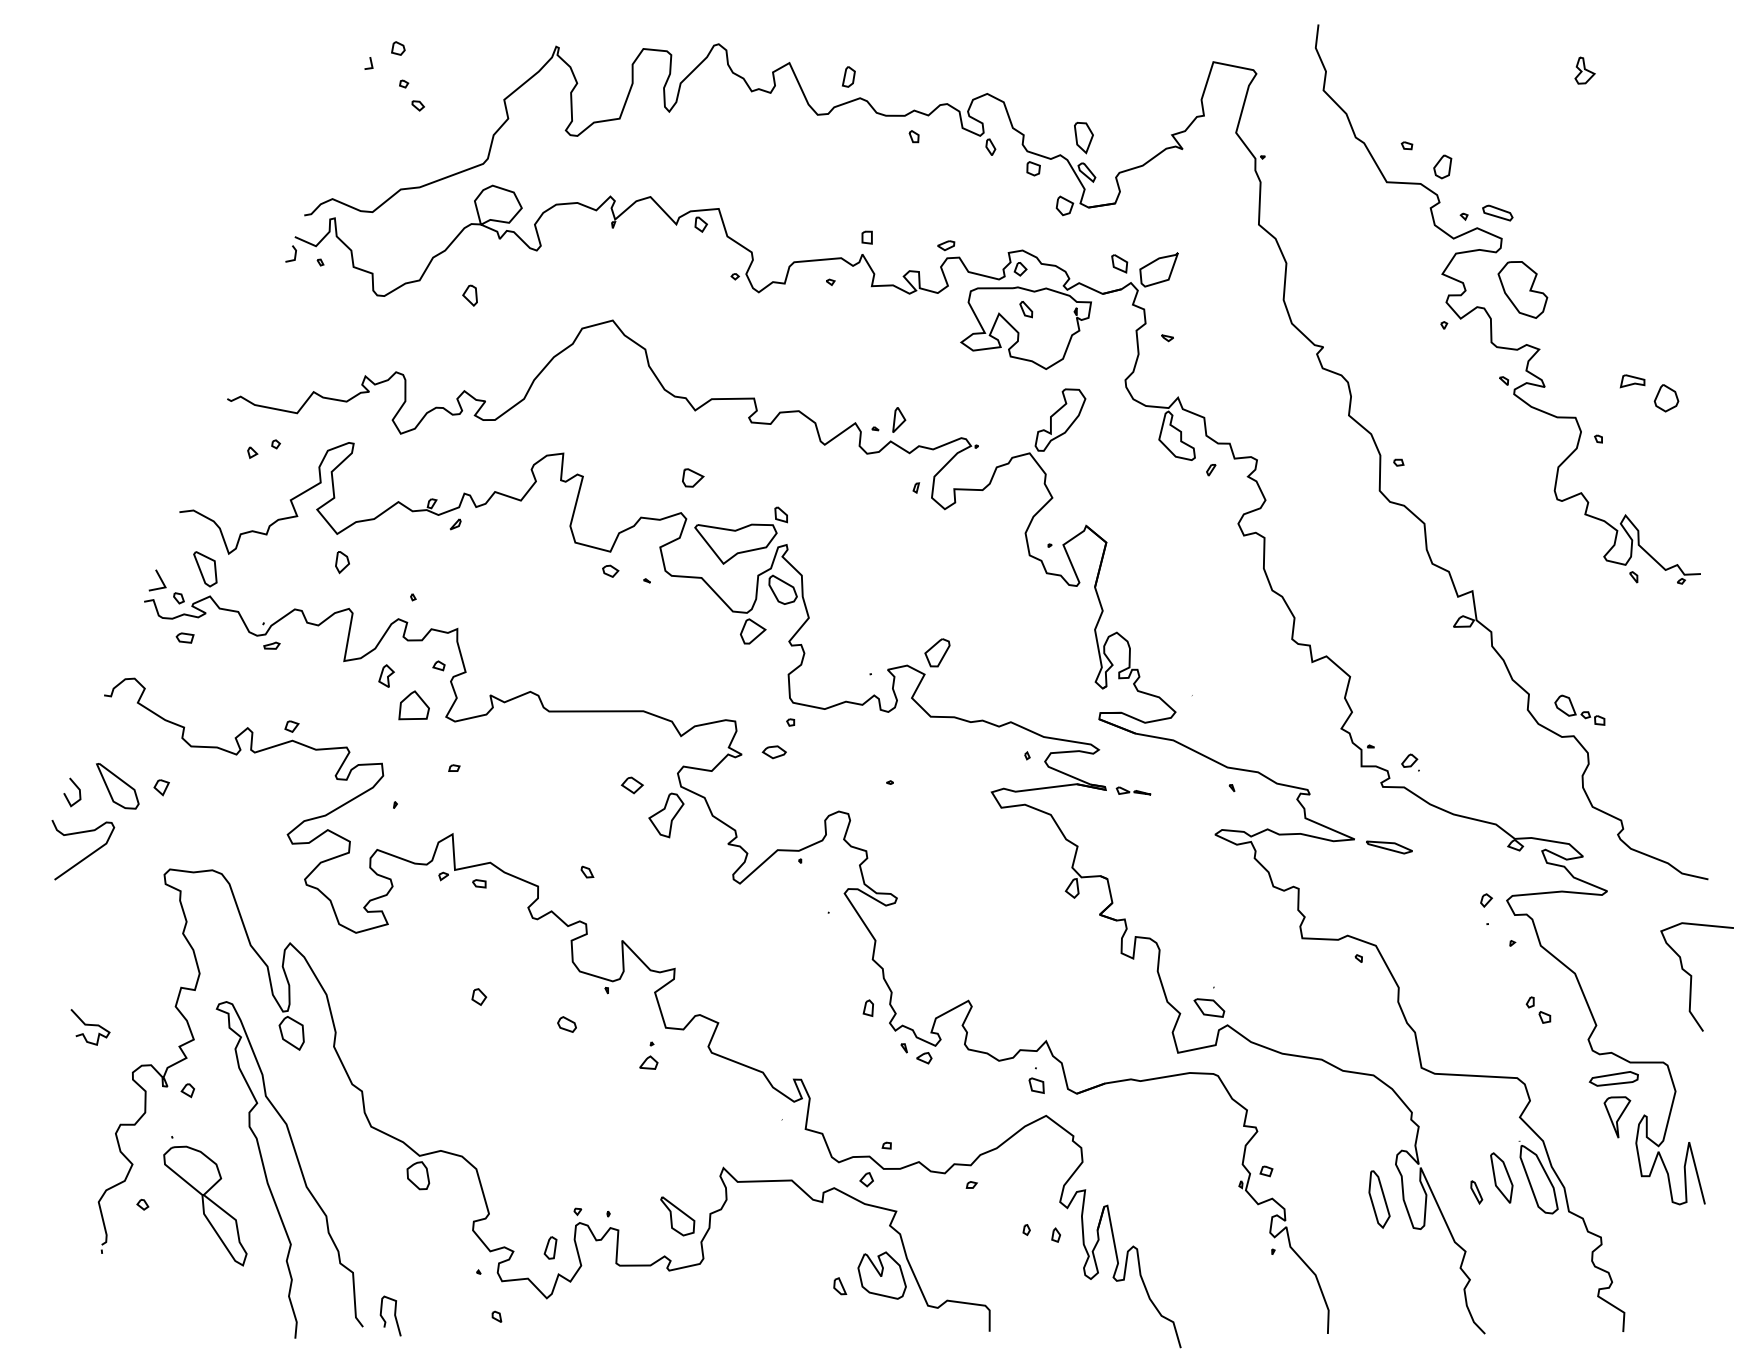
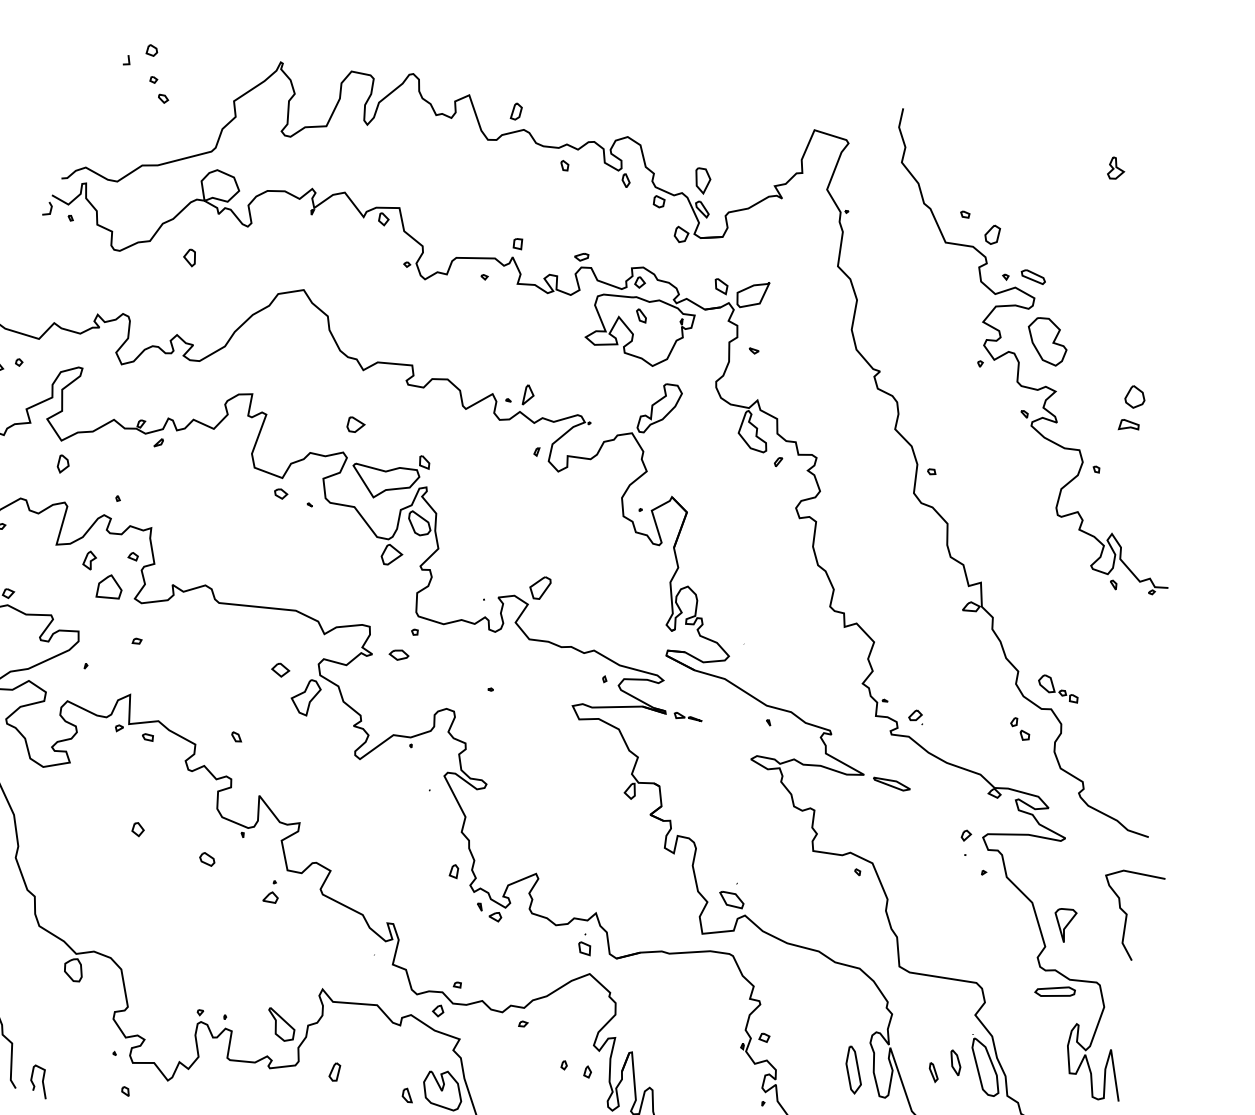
part: (1666, 398) -> (1135, 397), moved
part: (1538, 1009) -> (1020, 728), moved
part: (1617, 1117) -> (1064, 925), moved
part: (1501, 1177) -> (955, 1062), size x0.6
part: (550, 1247) -> (334, 1071), moved

